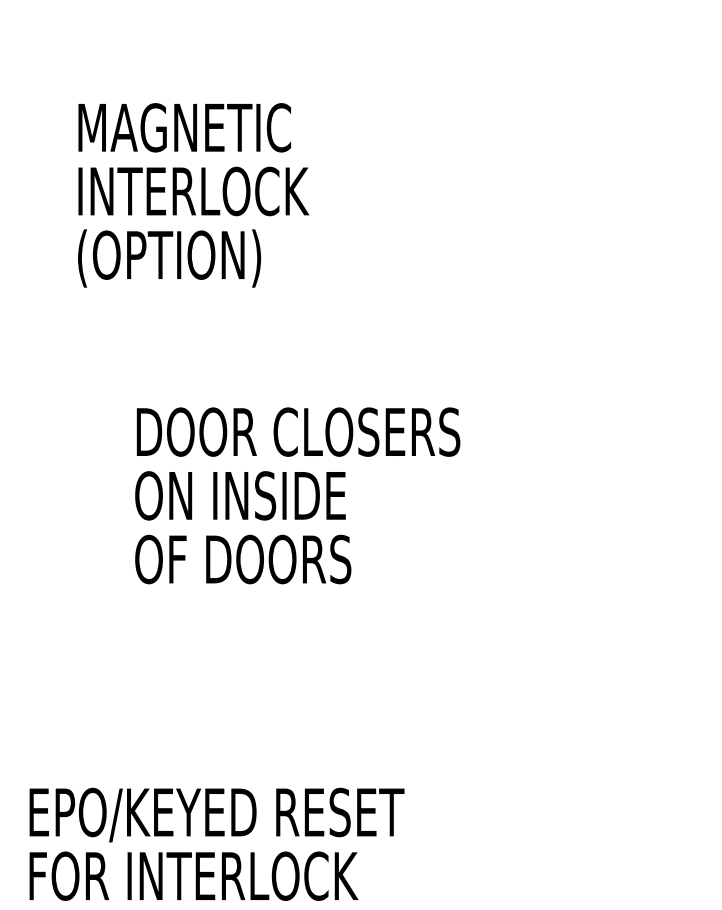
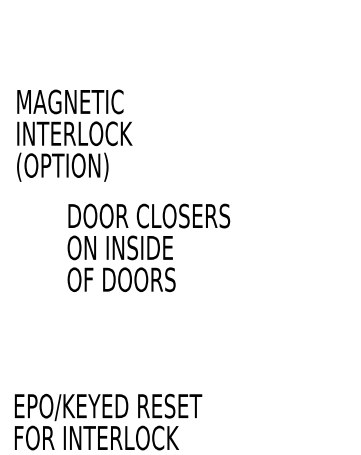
text: (192, 194) -> (74, 135), moved

